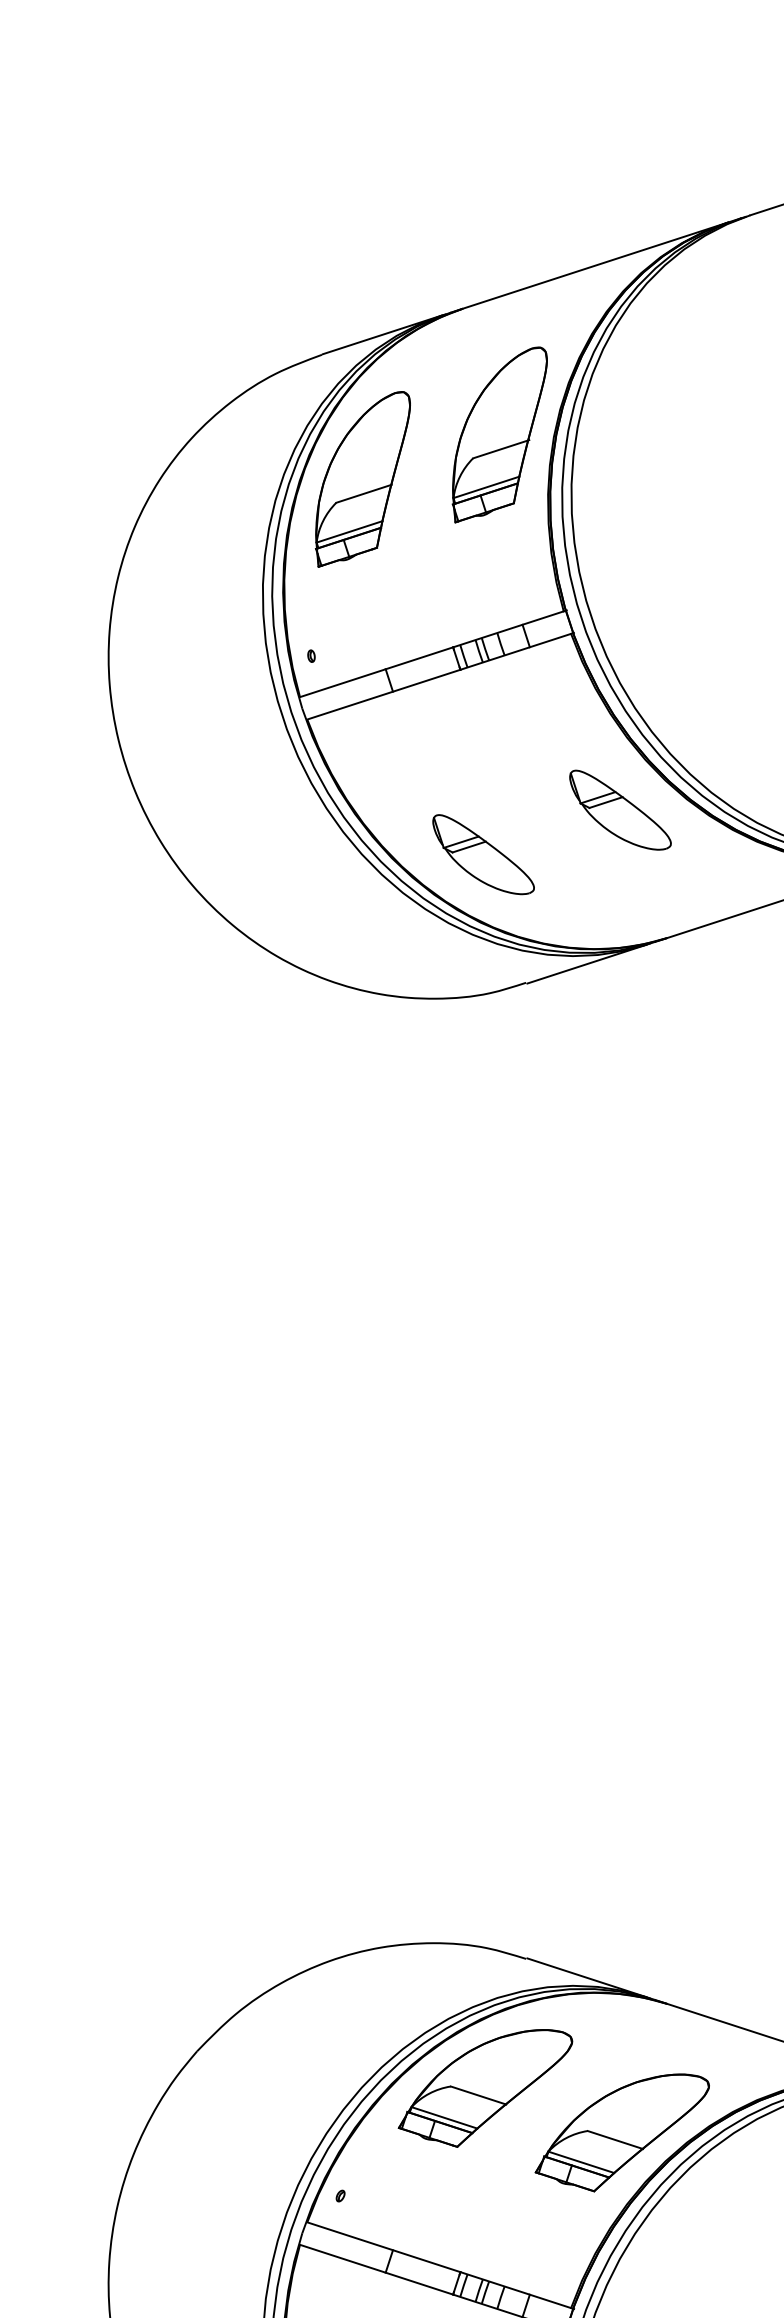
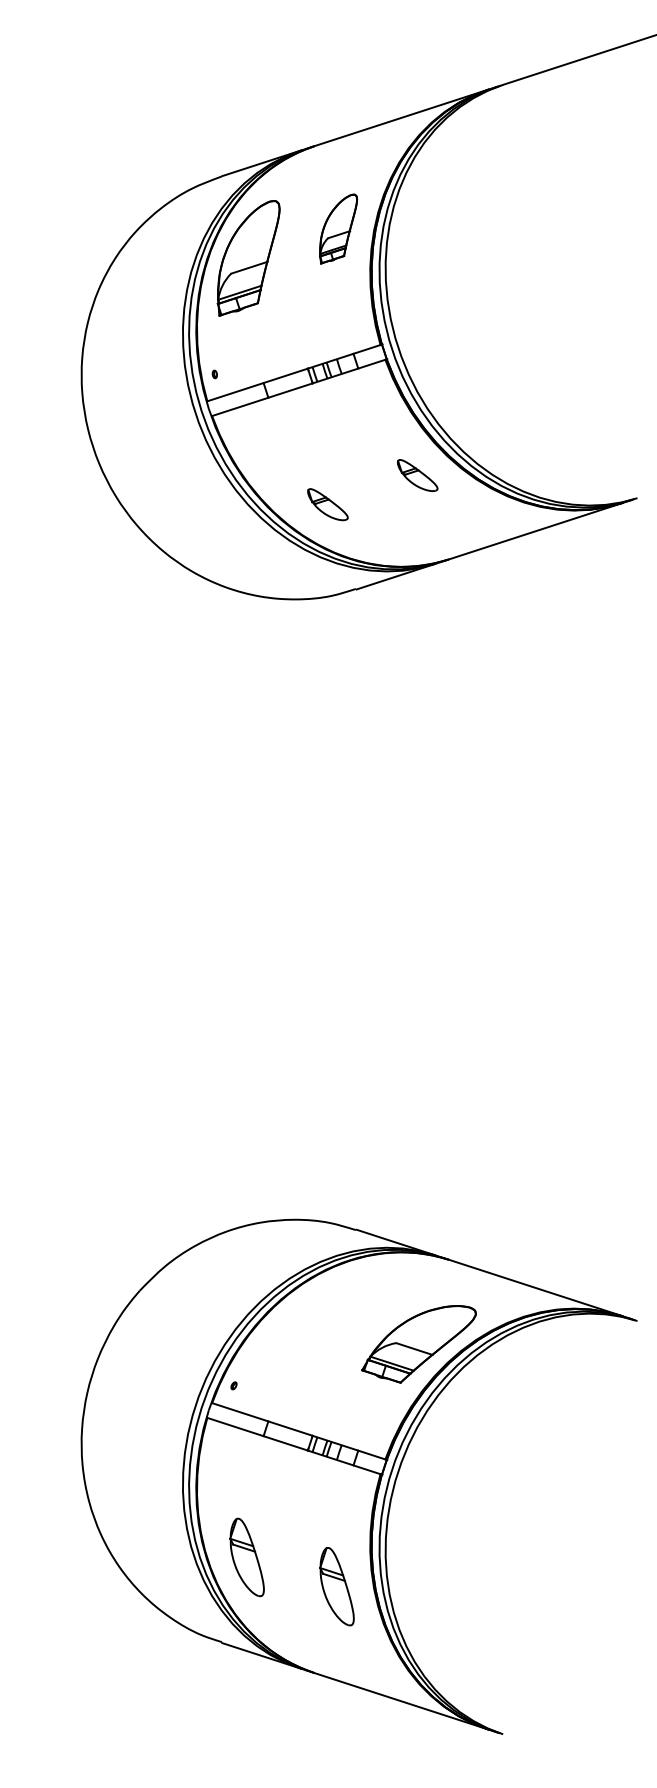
part: (499, 433) -> (338, 228), size x0.6
part: (619, 810) -> (417, 475), size x0.6
part: (482, 854) -> (327, 504), size x0.6
part: (484, 2087) -> (328, 1314), removed

